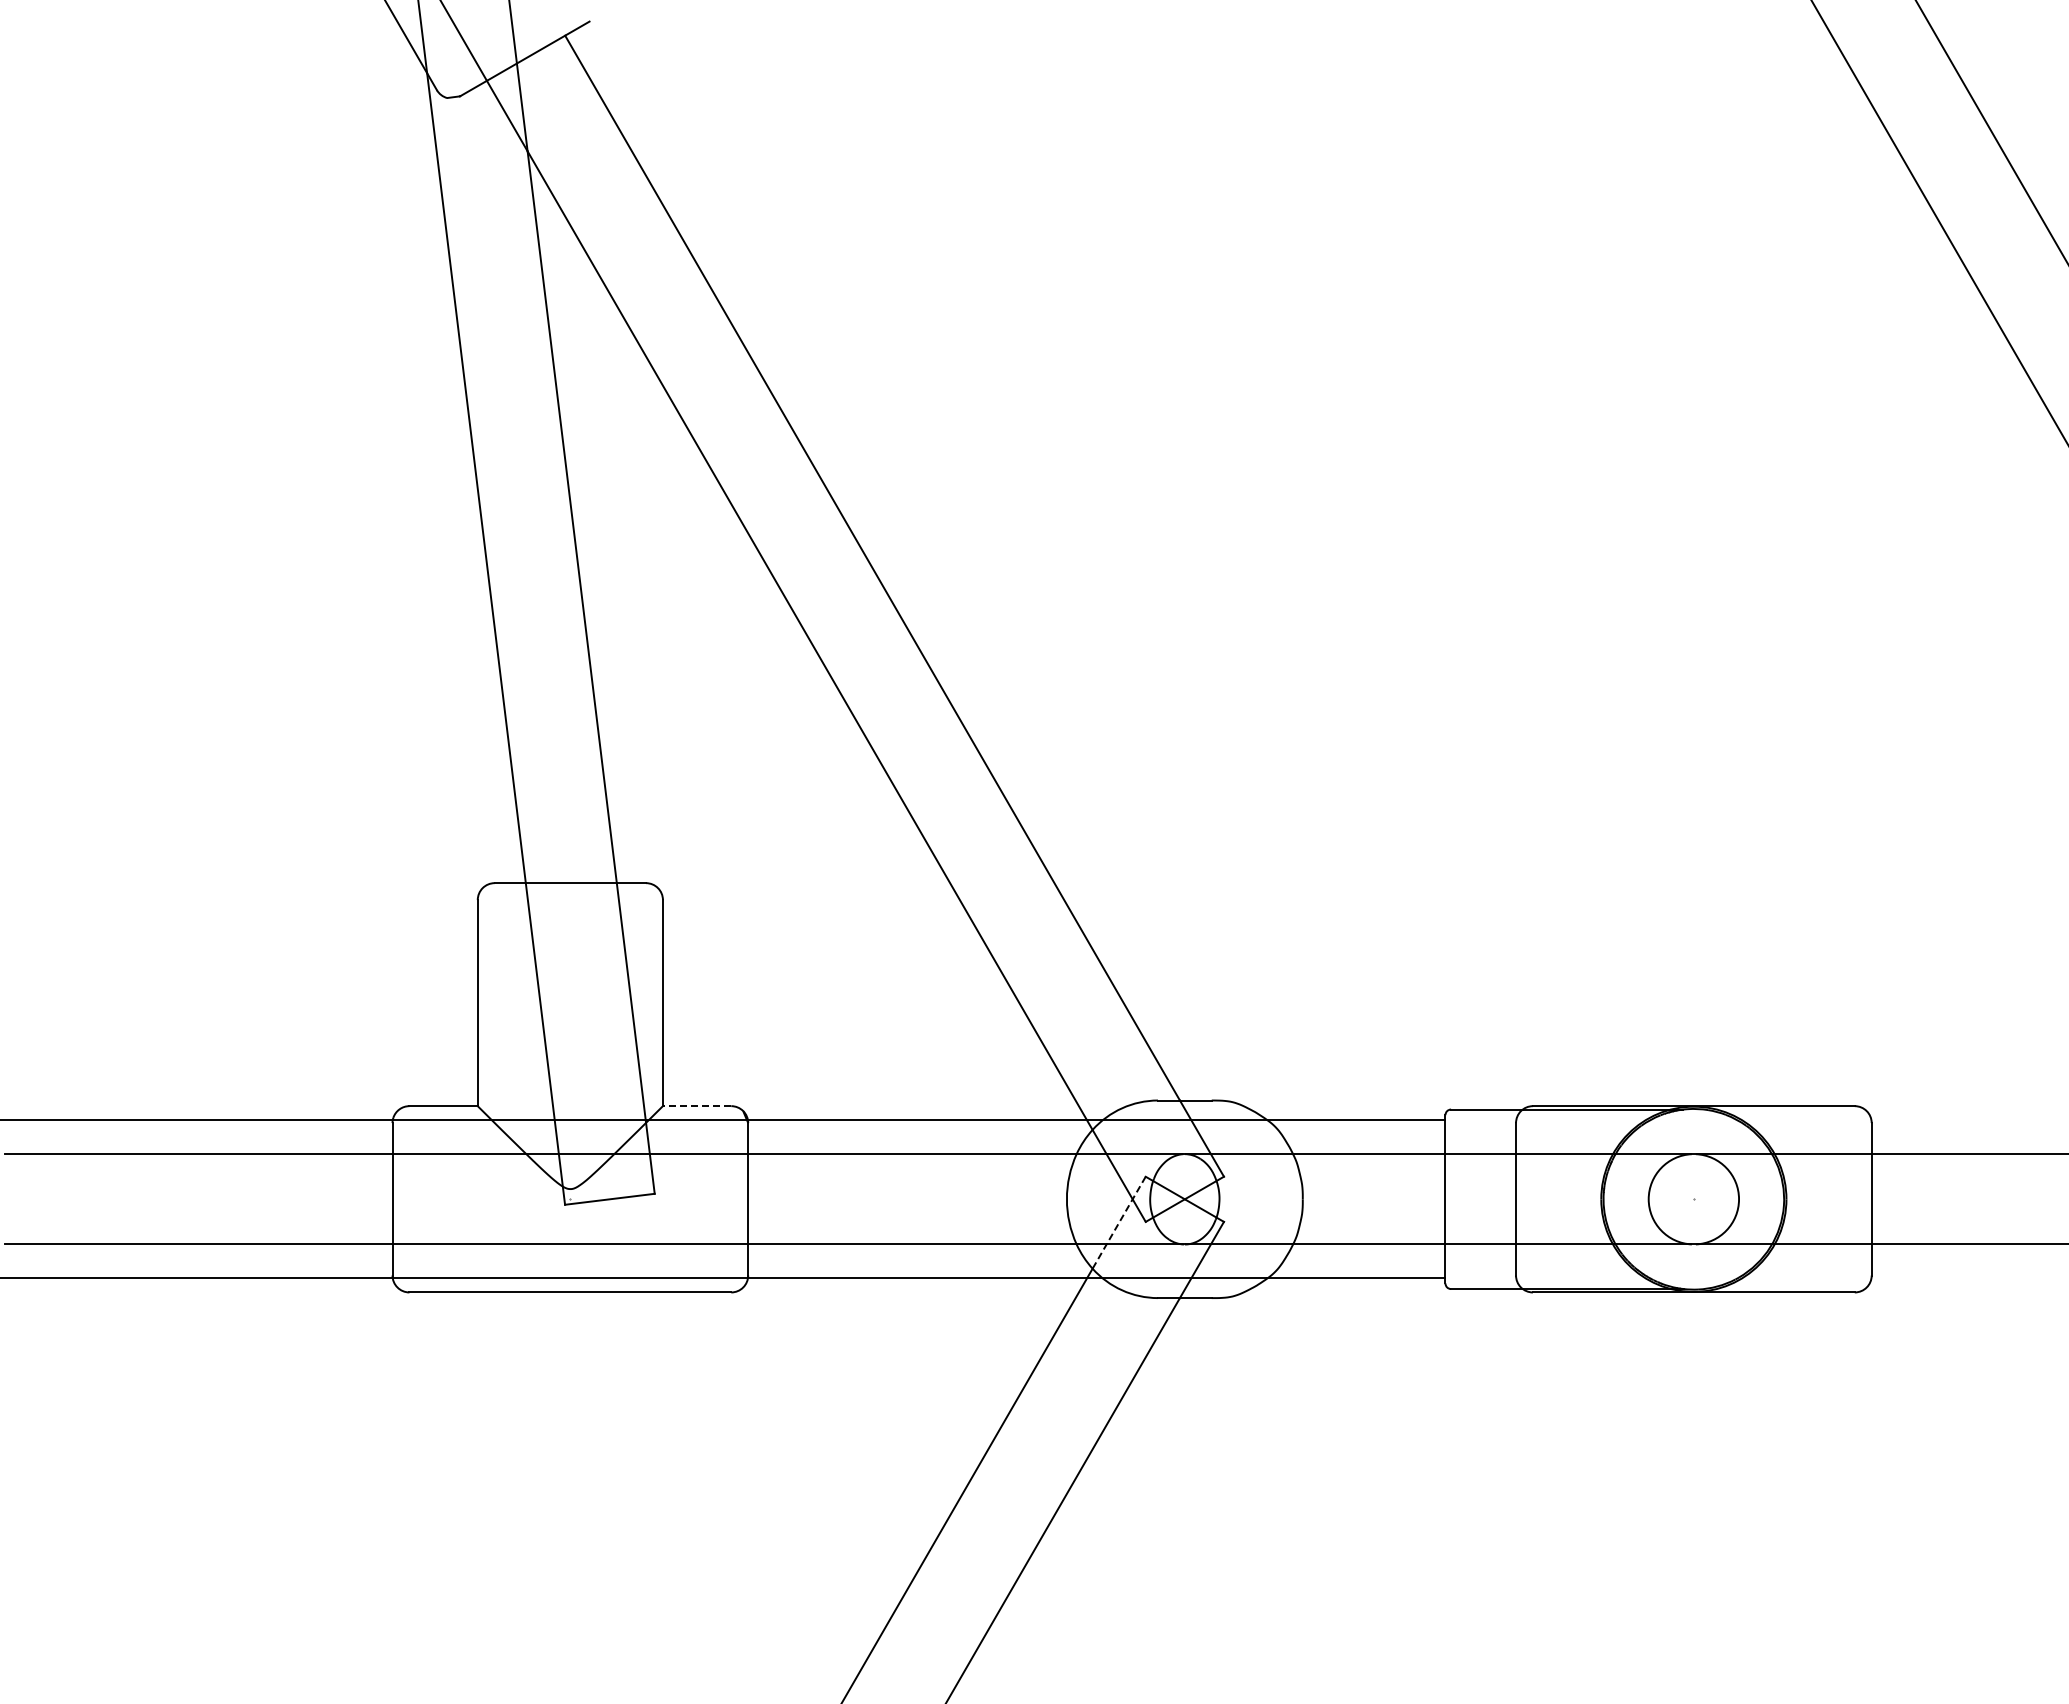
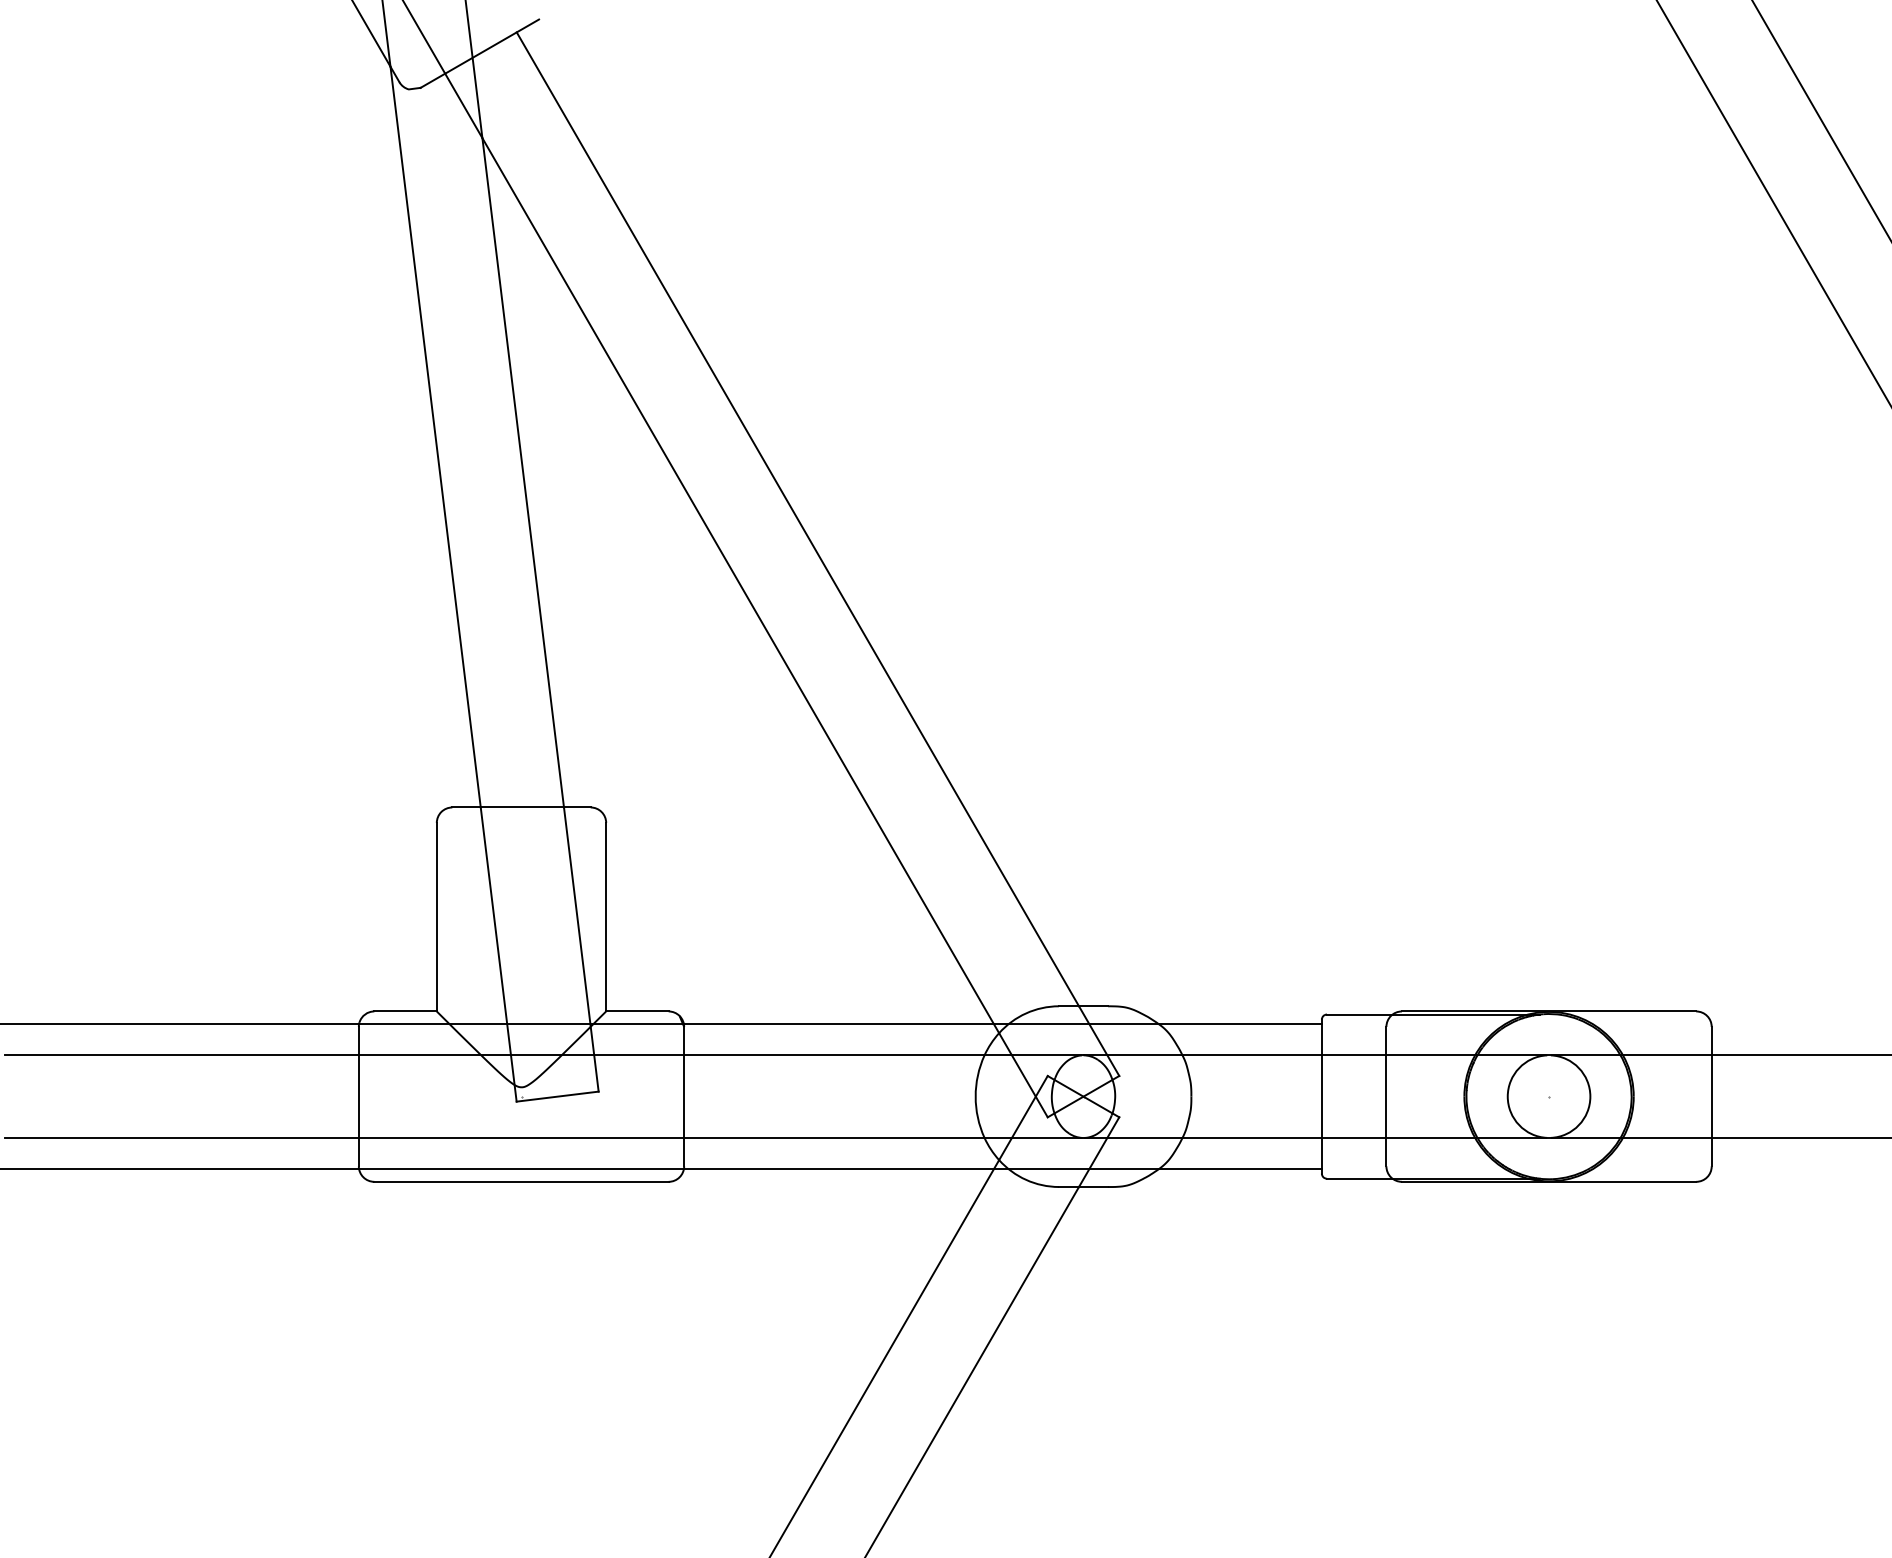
line: (696, 1106) -> (636, 1011), dashed -> solid
line: (1118, 1223) -> (1022, 1118), dashed -> solid

